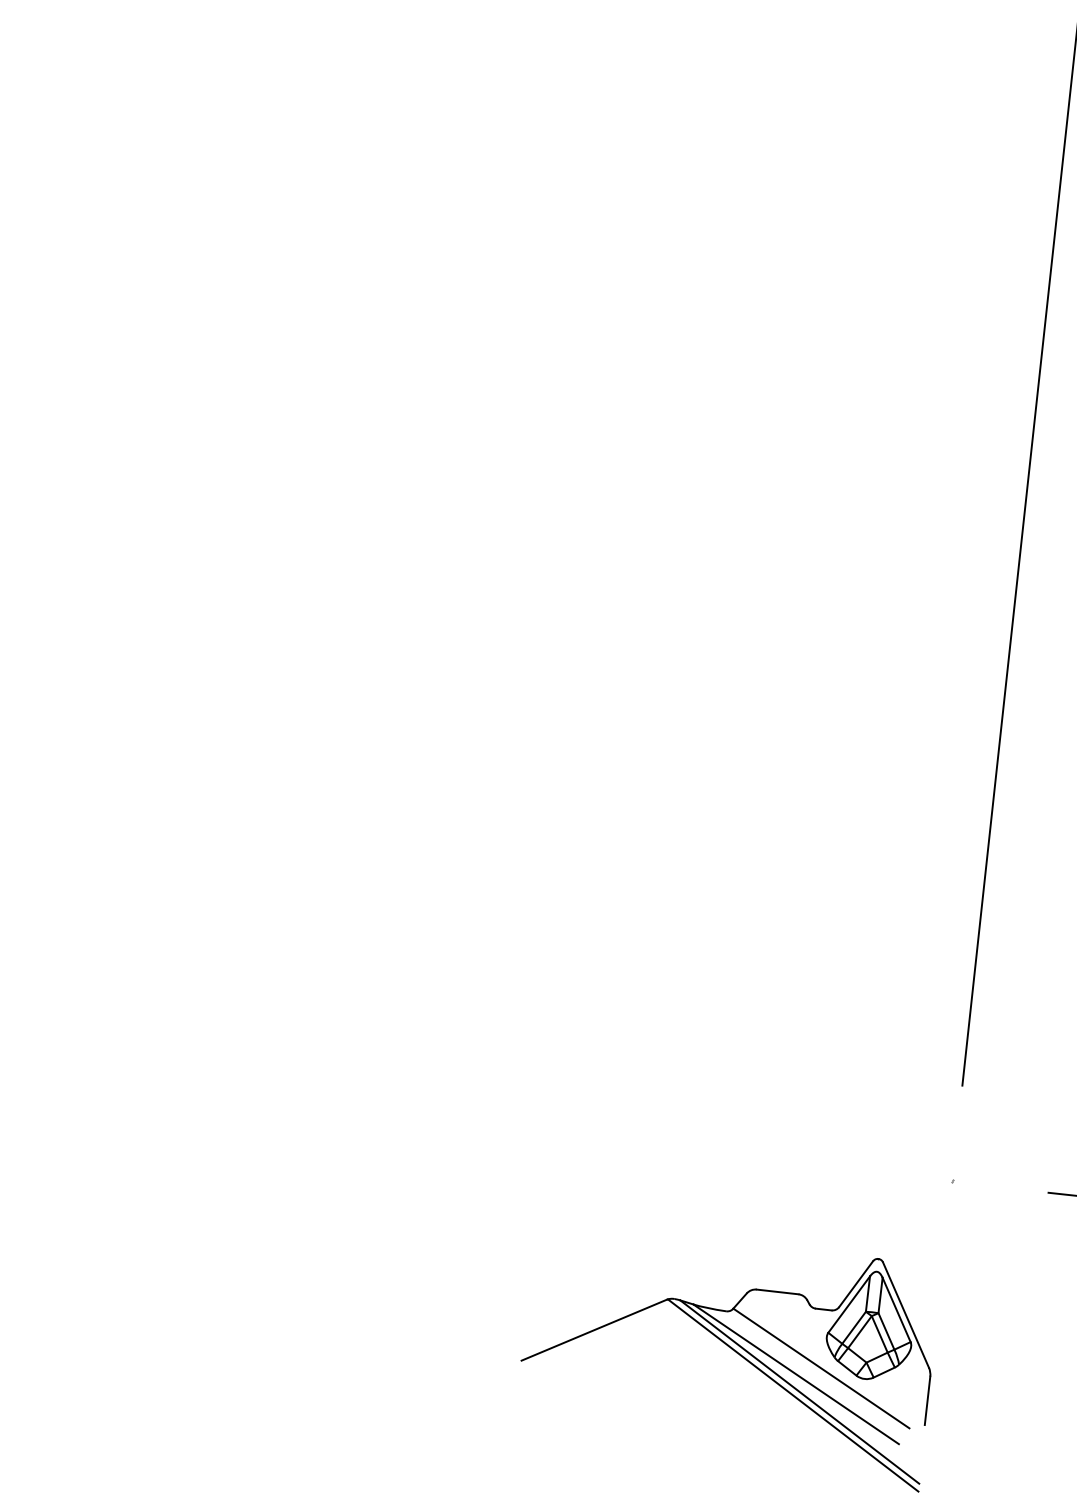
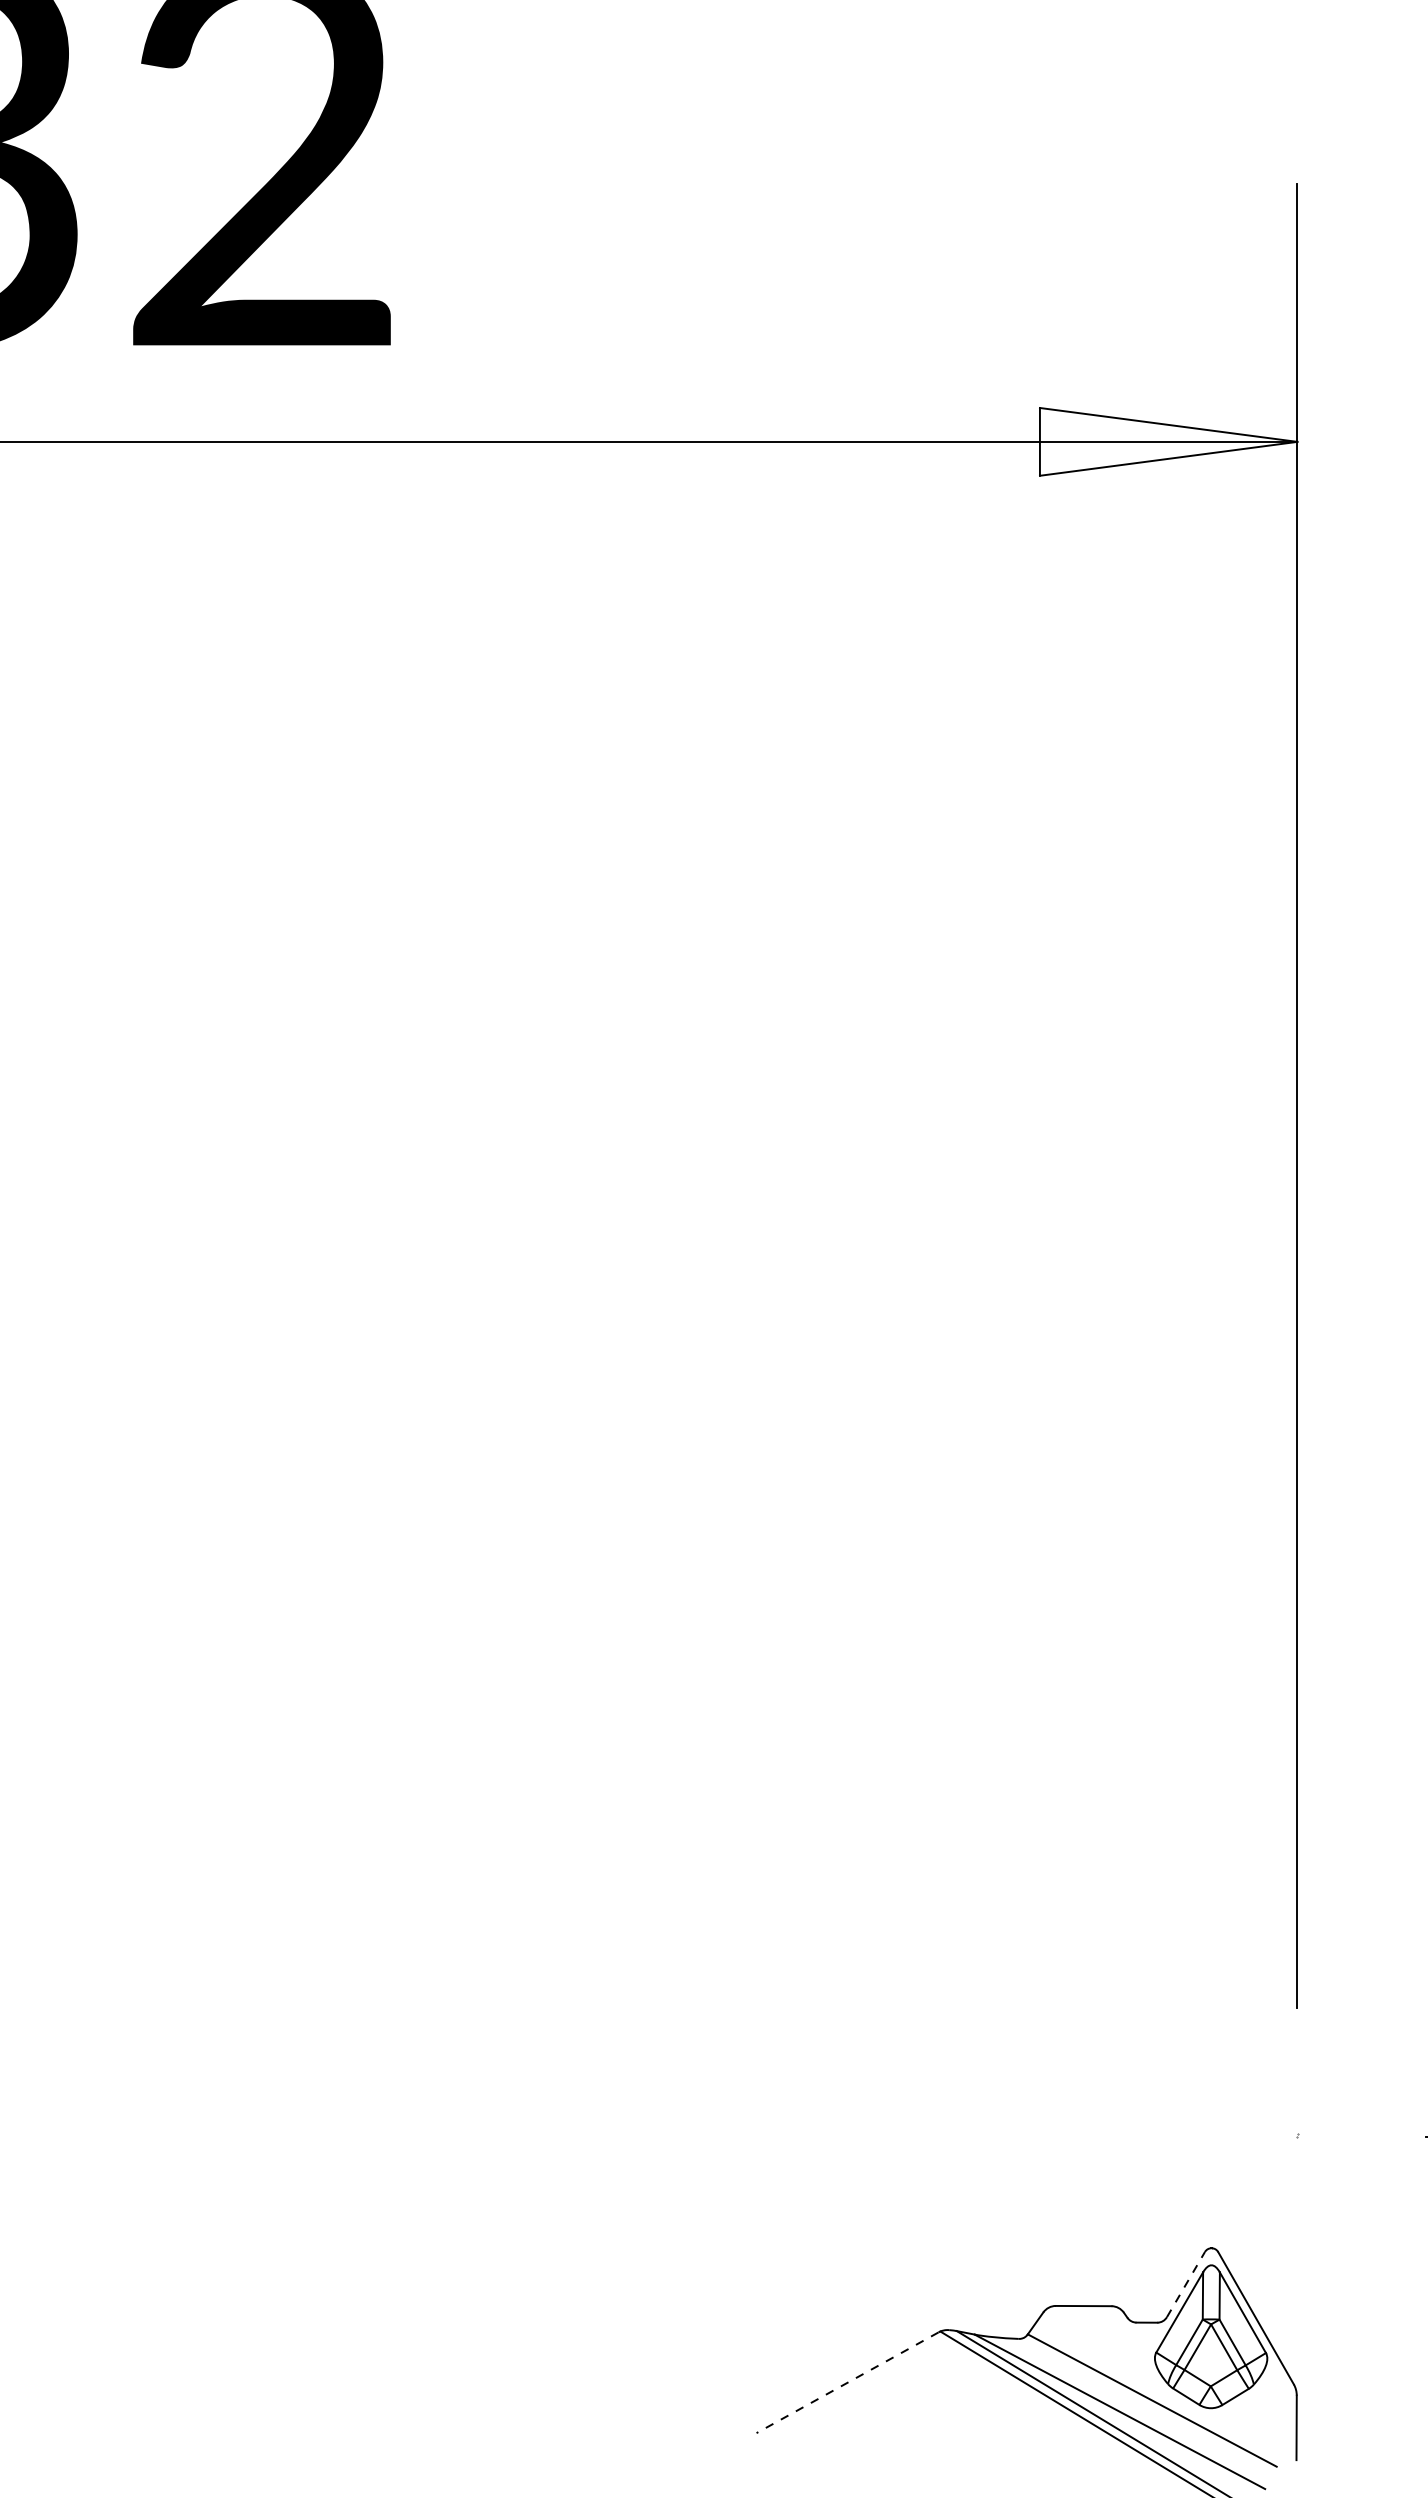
line: (855, 1284) -> (1185, 2284), solid -> dashed
line: (594, 1330) -> (847, 2382), solid -> dashed

